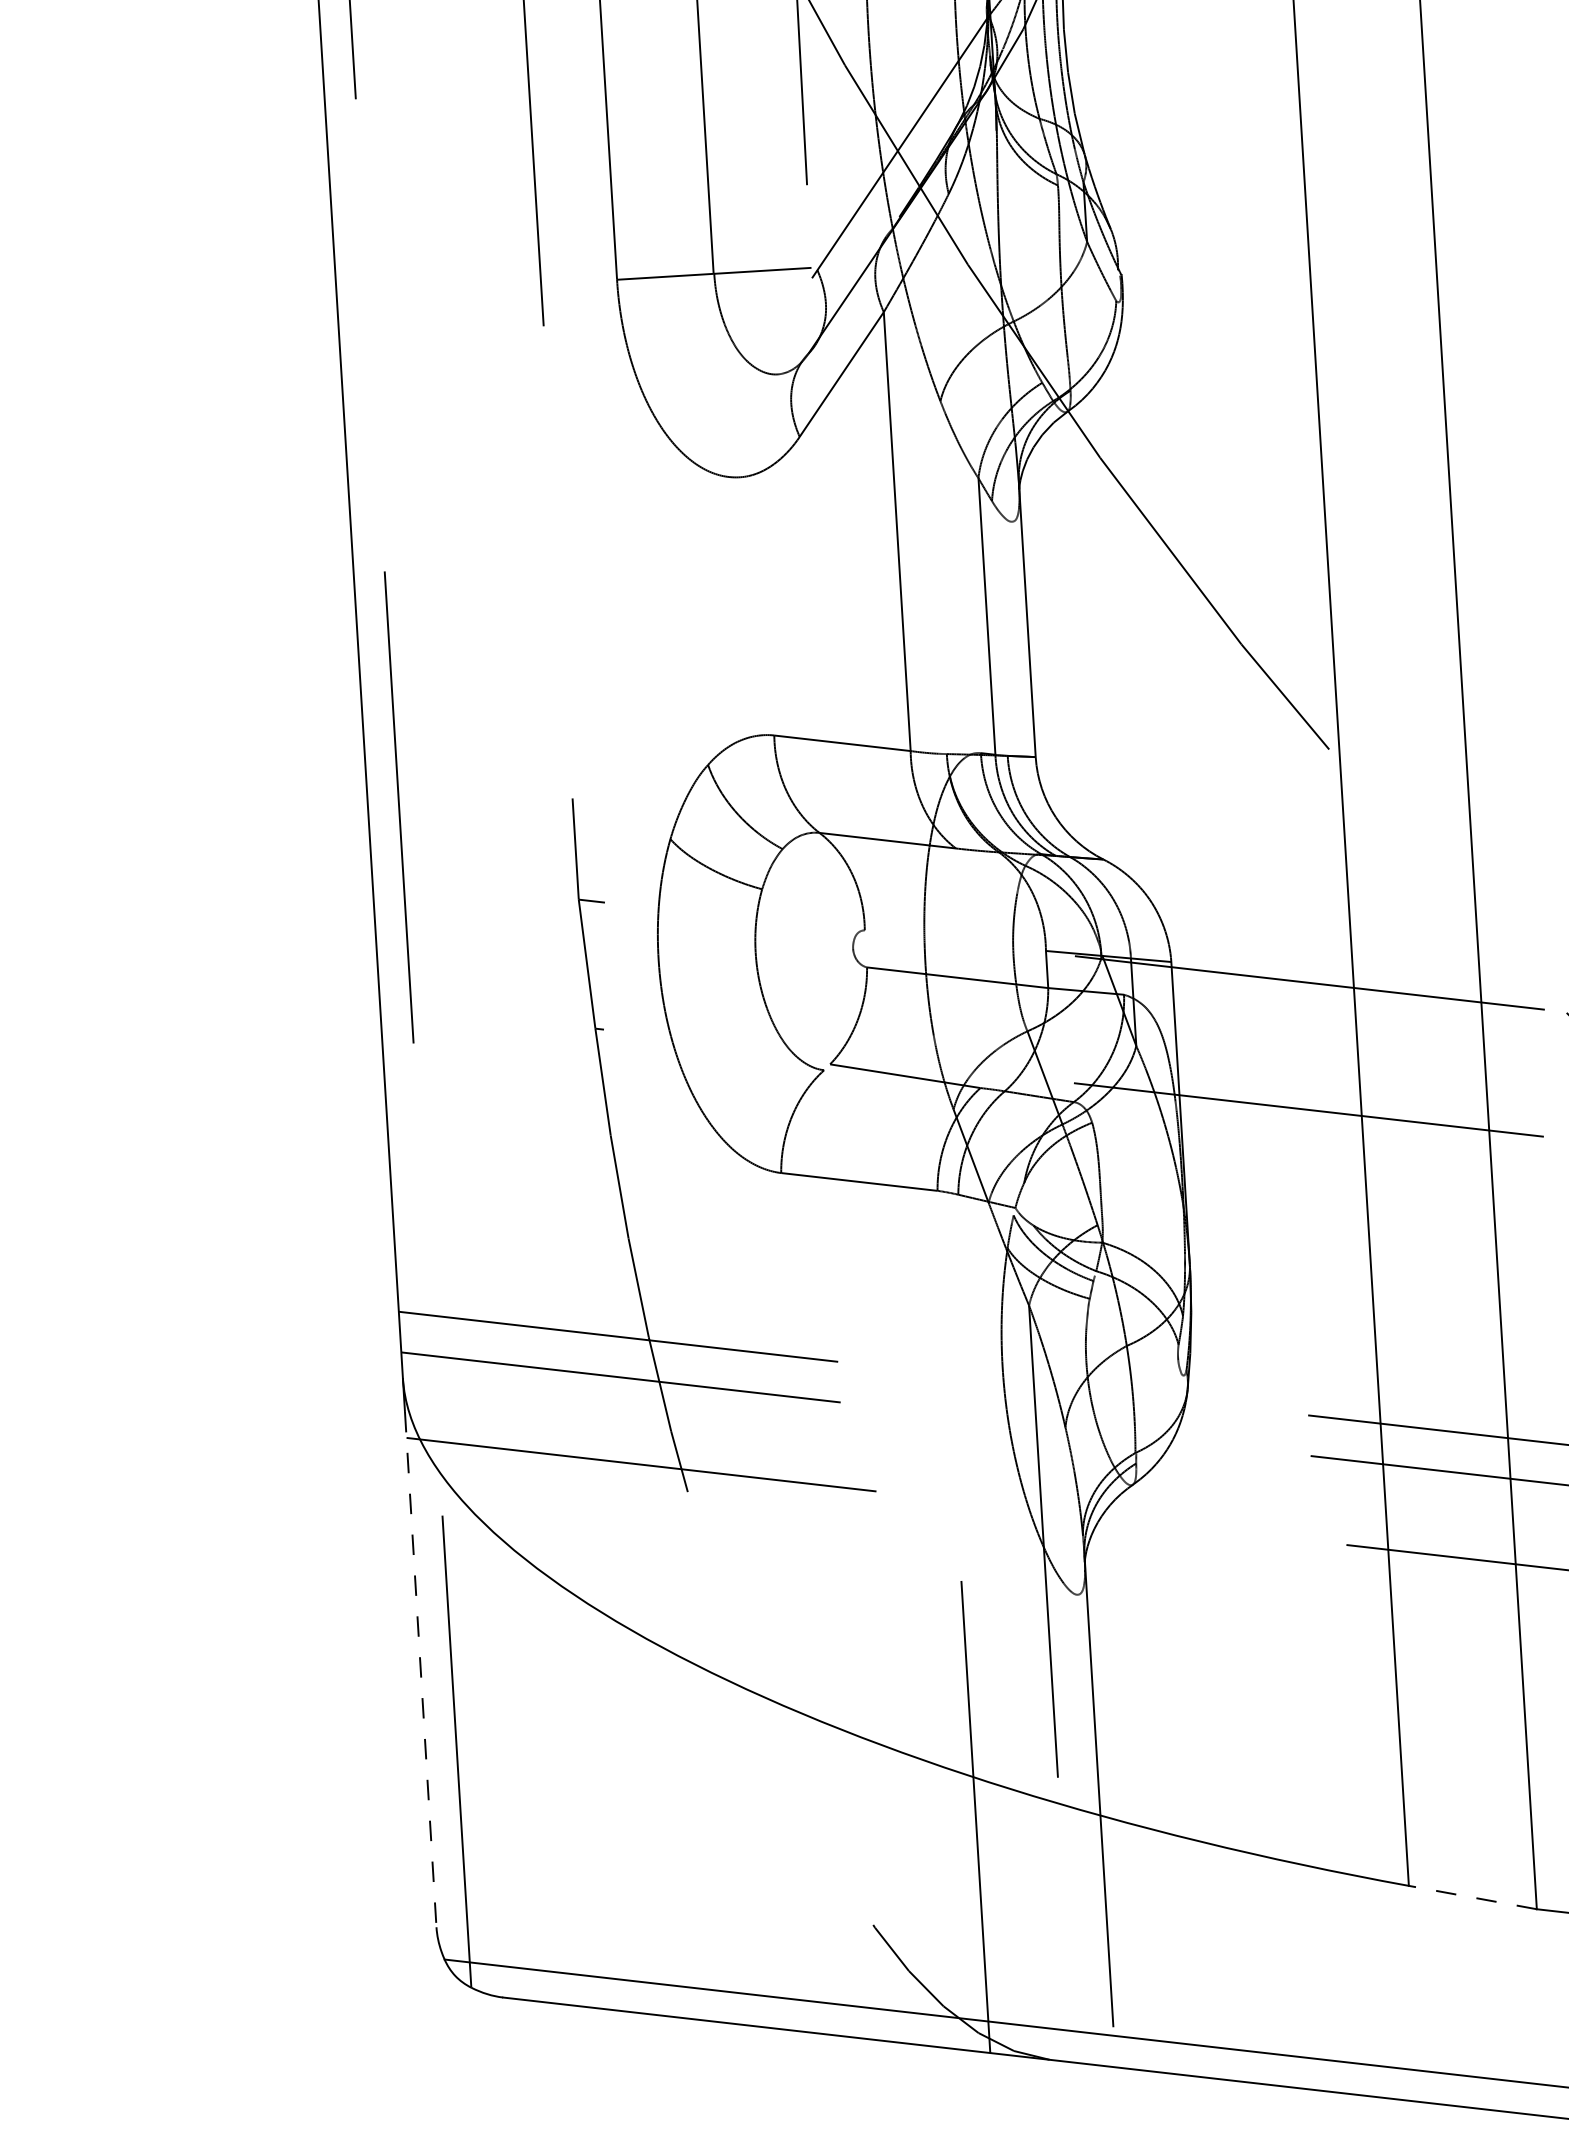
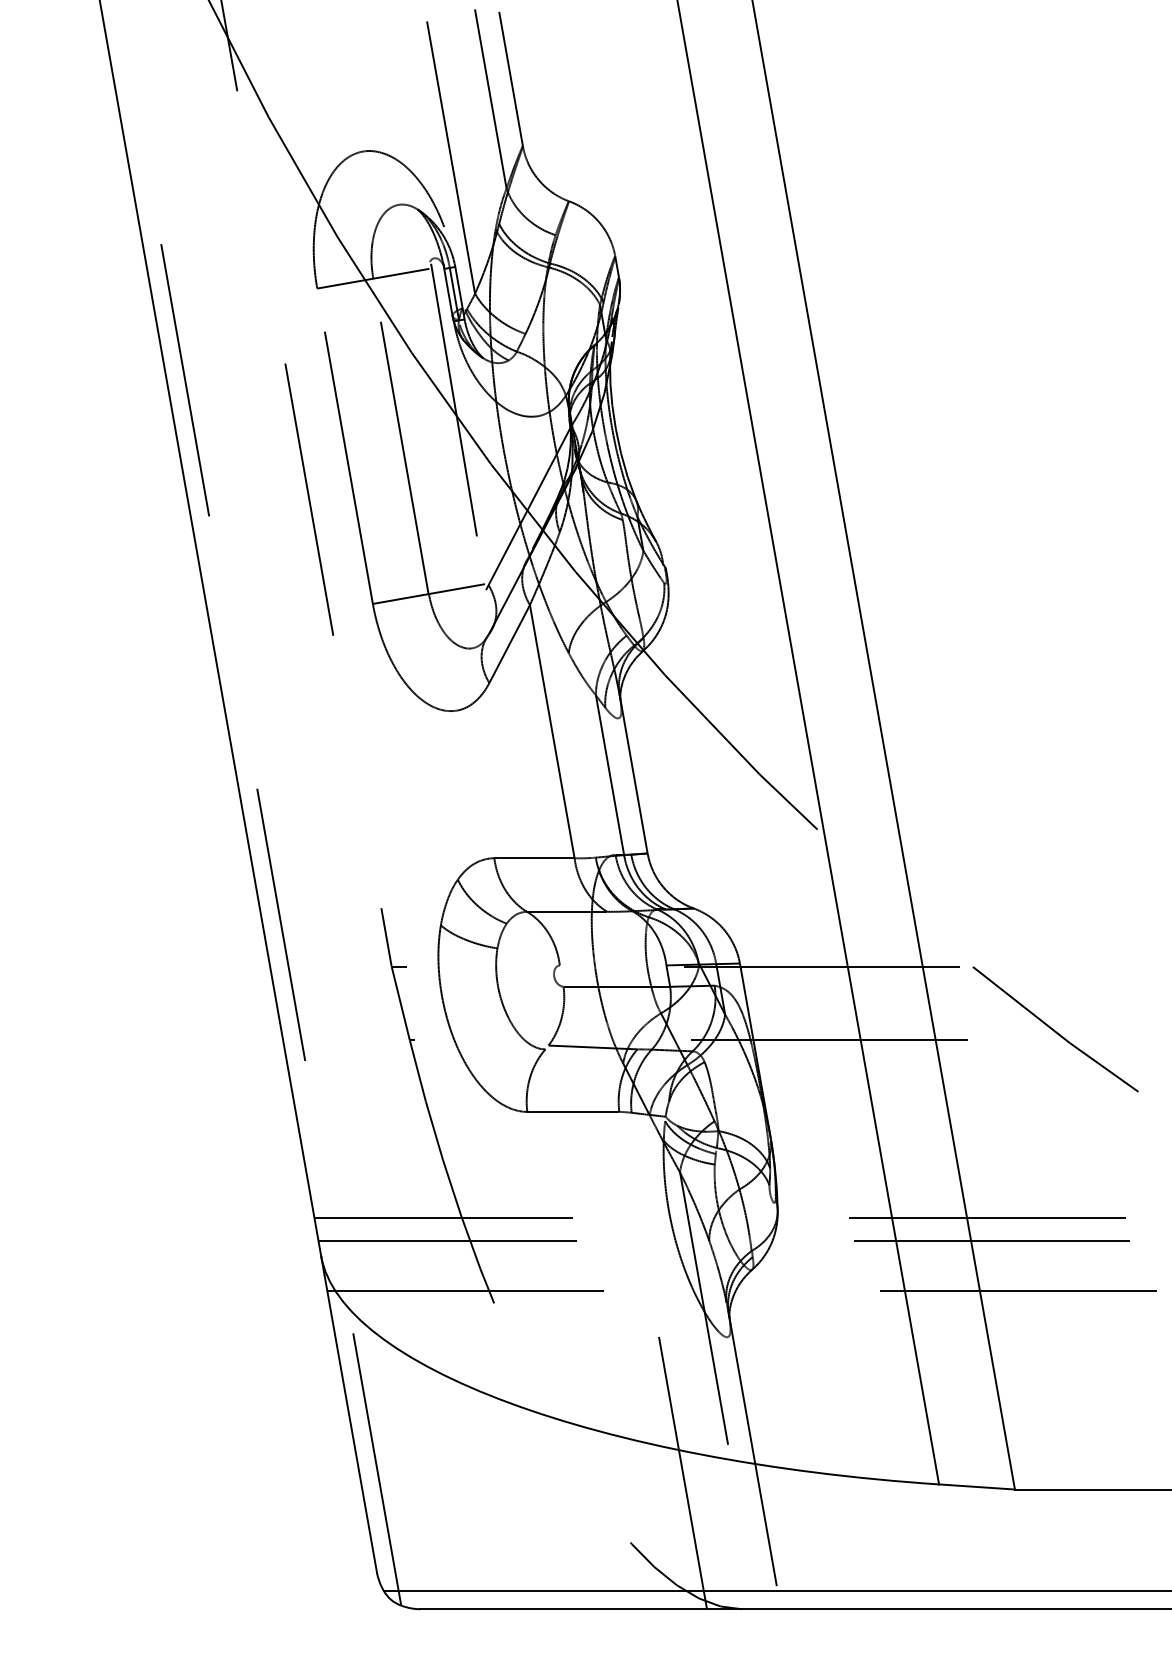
line: (420, 1670) -> (350, 1424), dashed -> solid
line: (1472, 1896) -> (976, 1486), dashed -> solid

